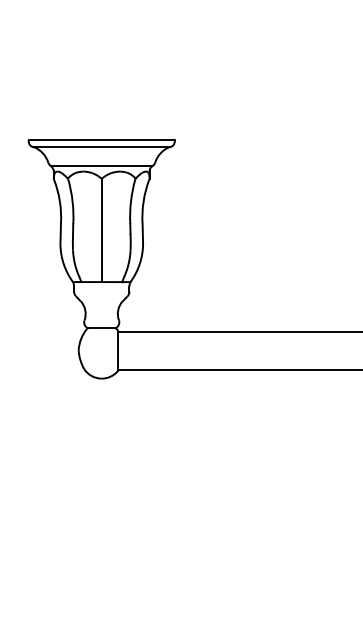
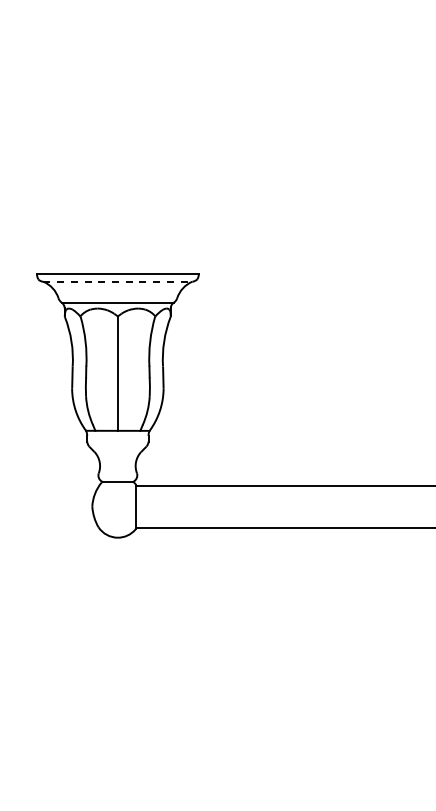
line: (102, 147) -> (118, 281), solid -> dashed

